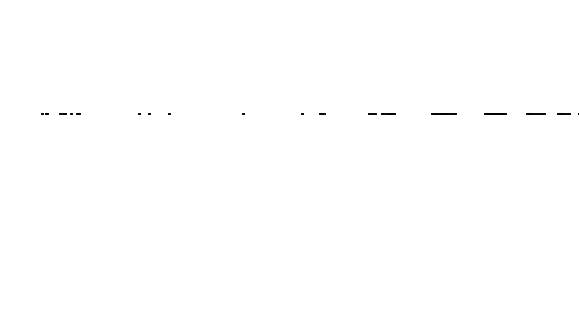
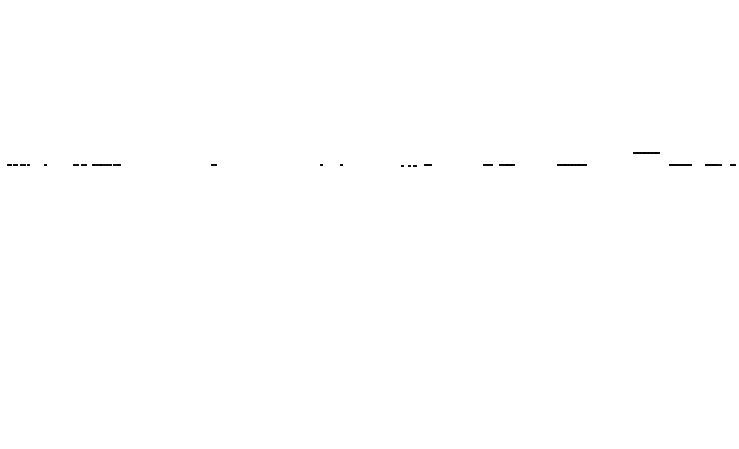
line: (62, 113) -> (96, 164), moved
part: (305, 113) -> (408, 164), size x1.6
line: (495, 113) -> (646, 152), moved

